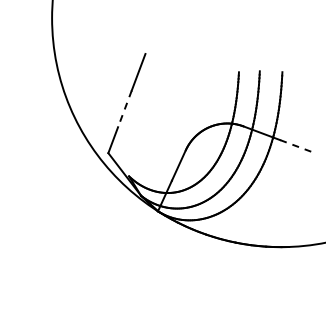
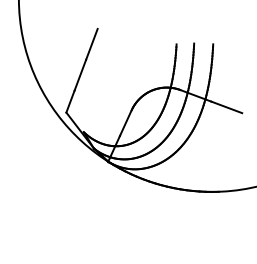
line: (124, 108) -> (79, 74), dashed -> solid
line: (298, 146) -> (226, 107), dashed -> solid

